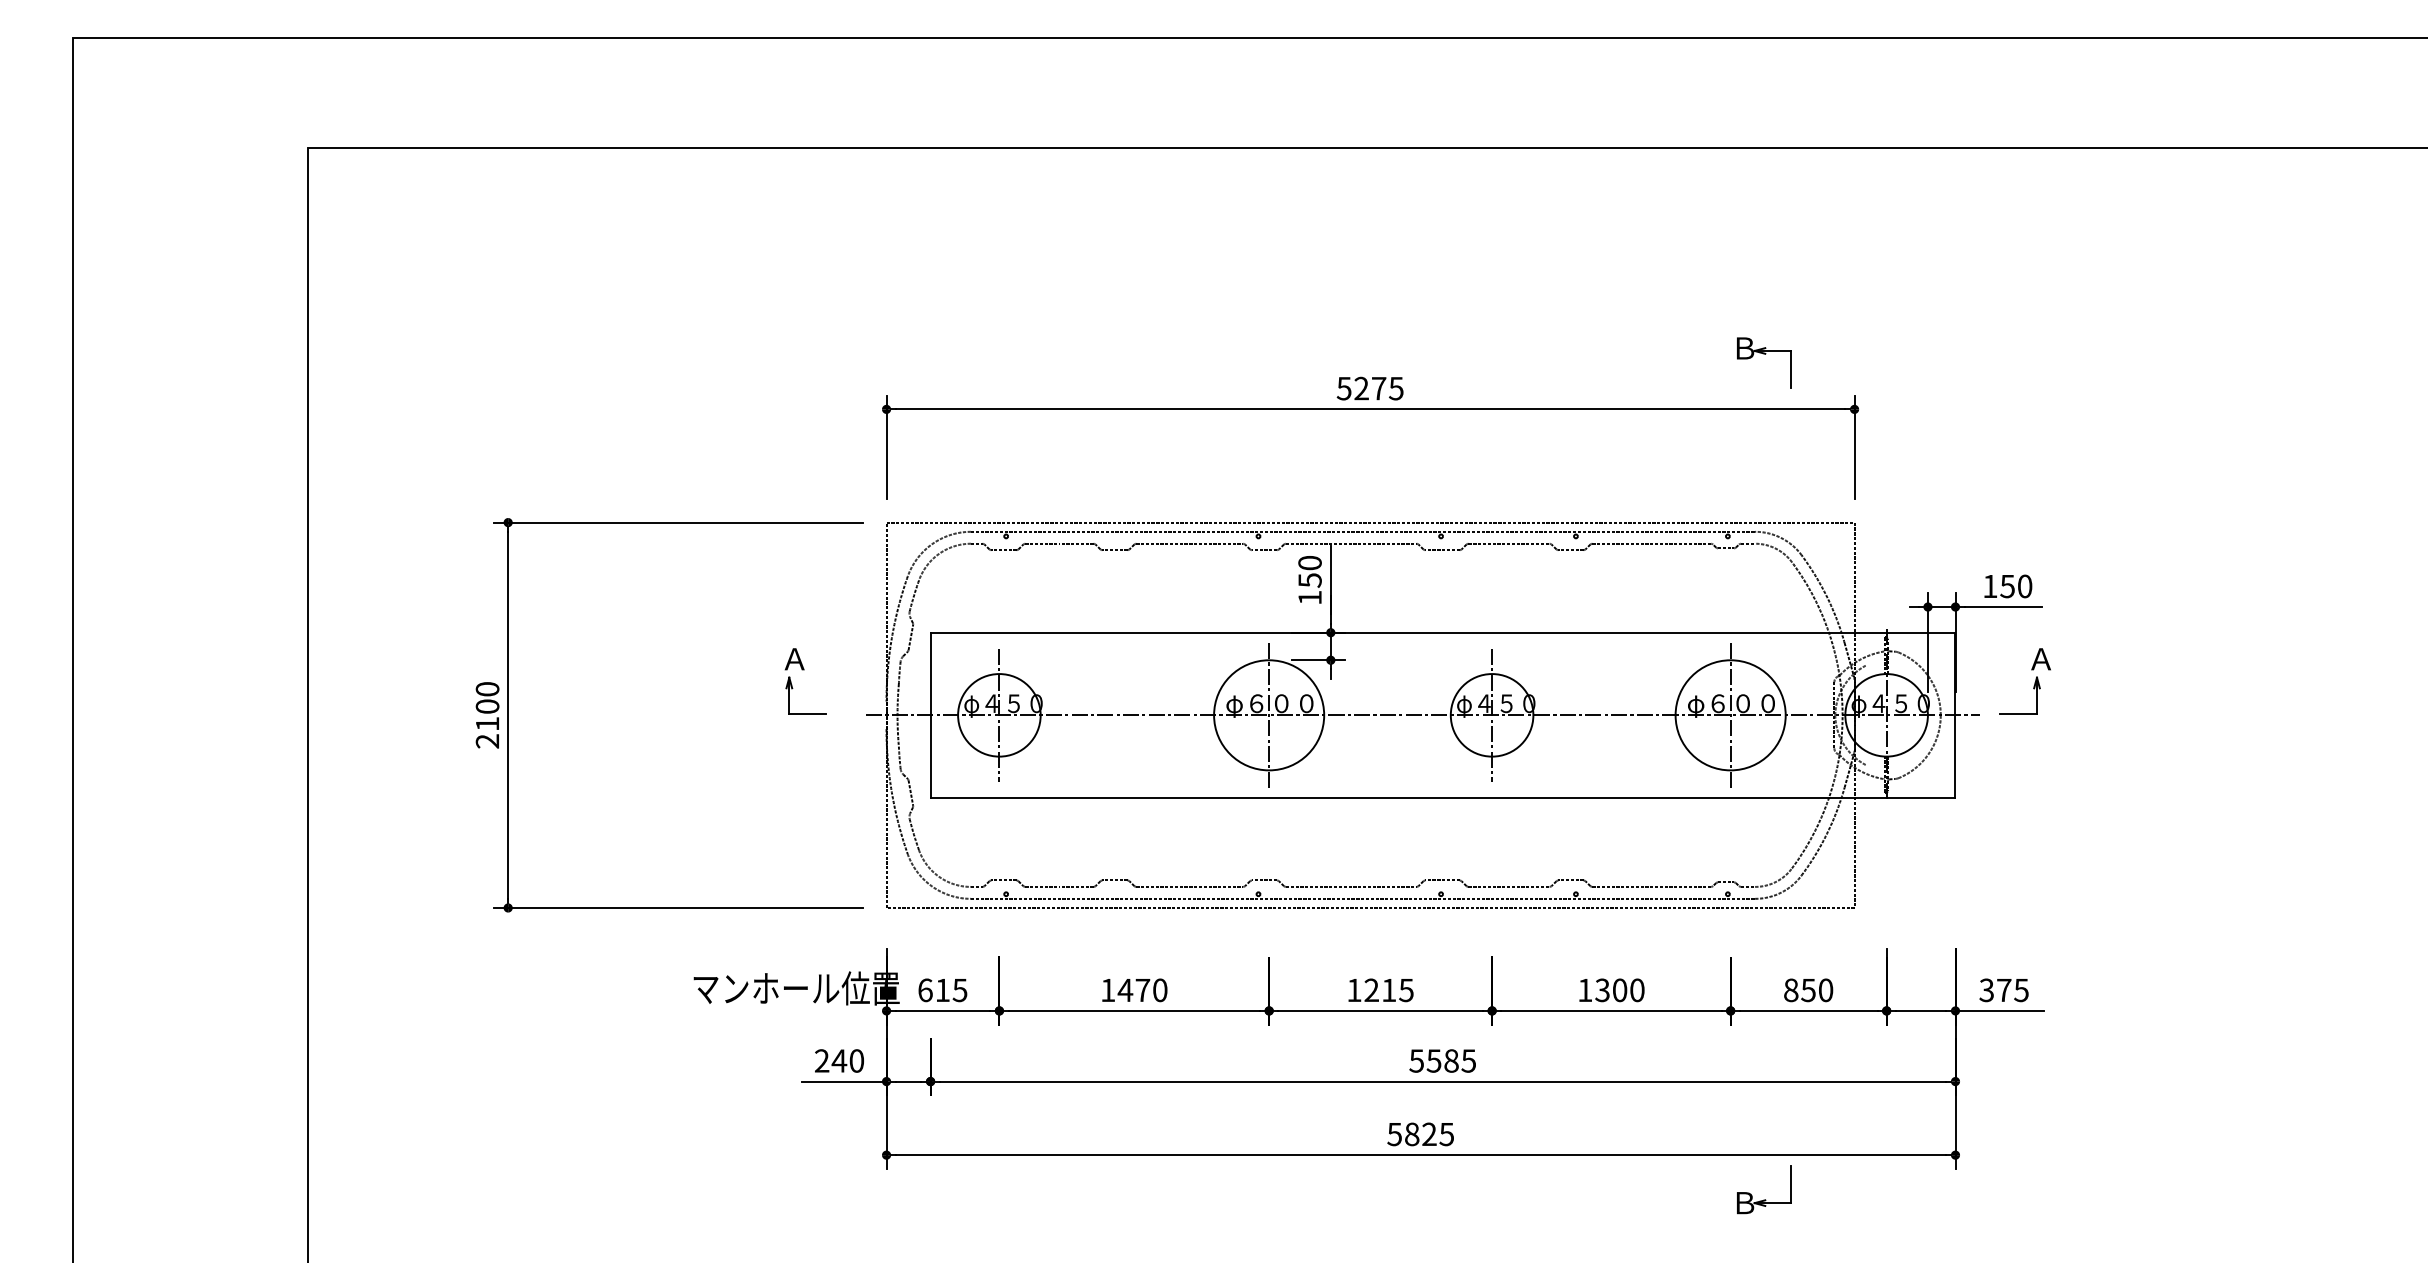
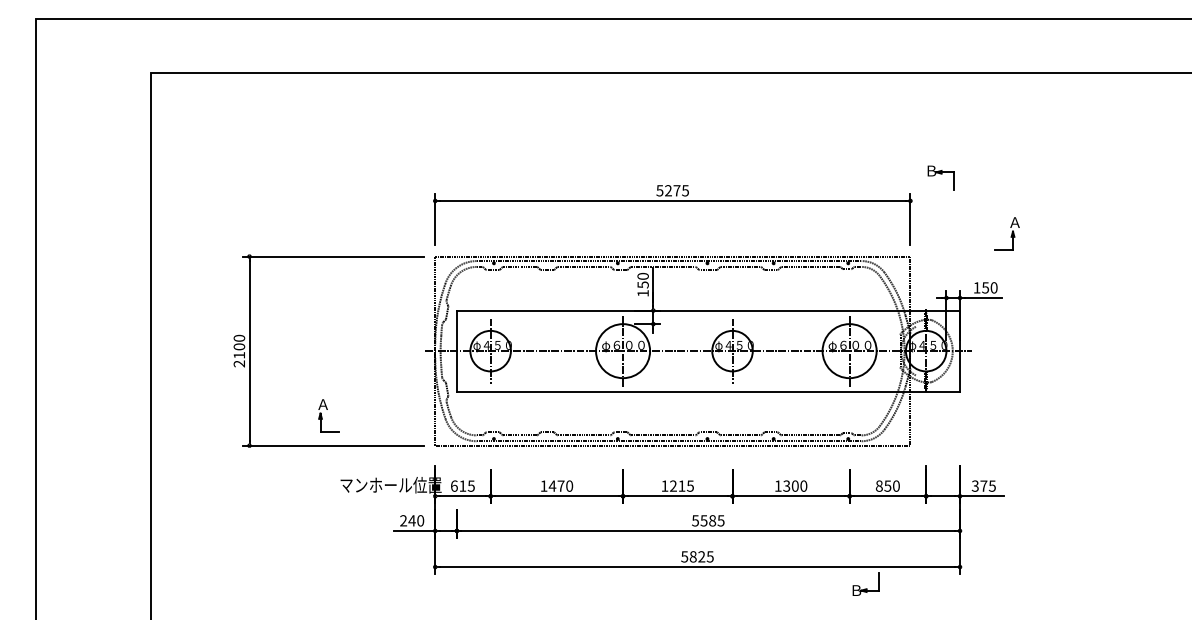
part: (1762, 361) -> (940, 177), moved
part: (803, 669) -> (327, 409), moved
part: (2023, 681) -> (1006, 233), moved

